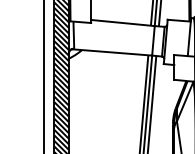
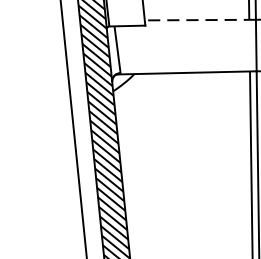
line: (122, 23) -> (199, 20), solid -> dashed

